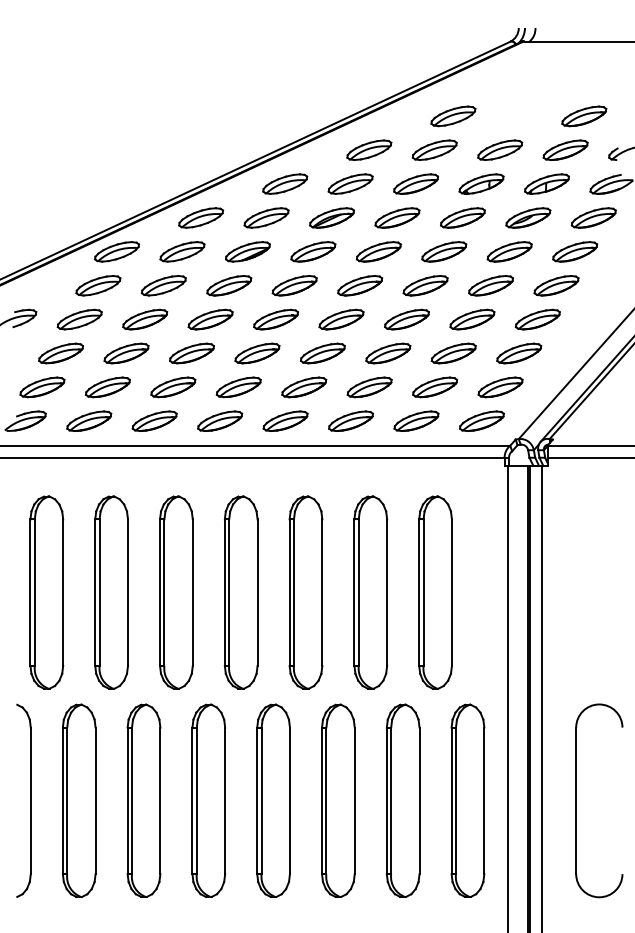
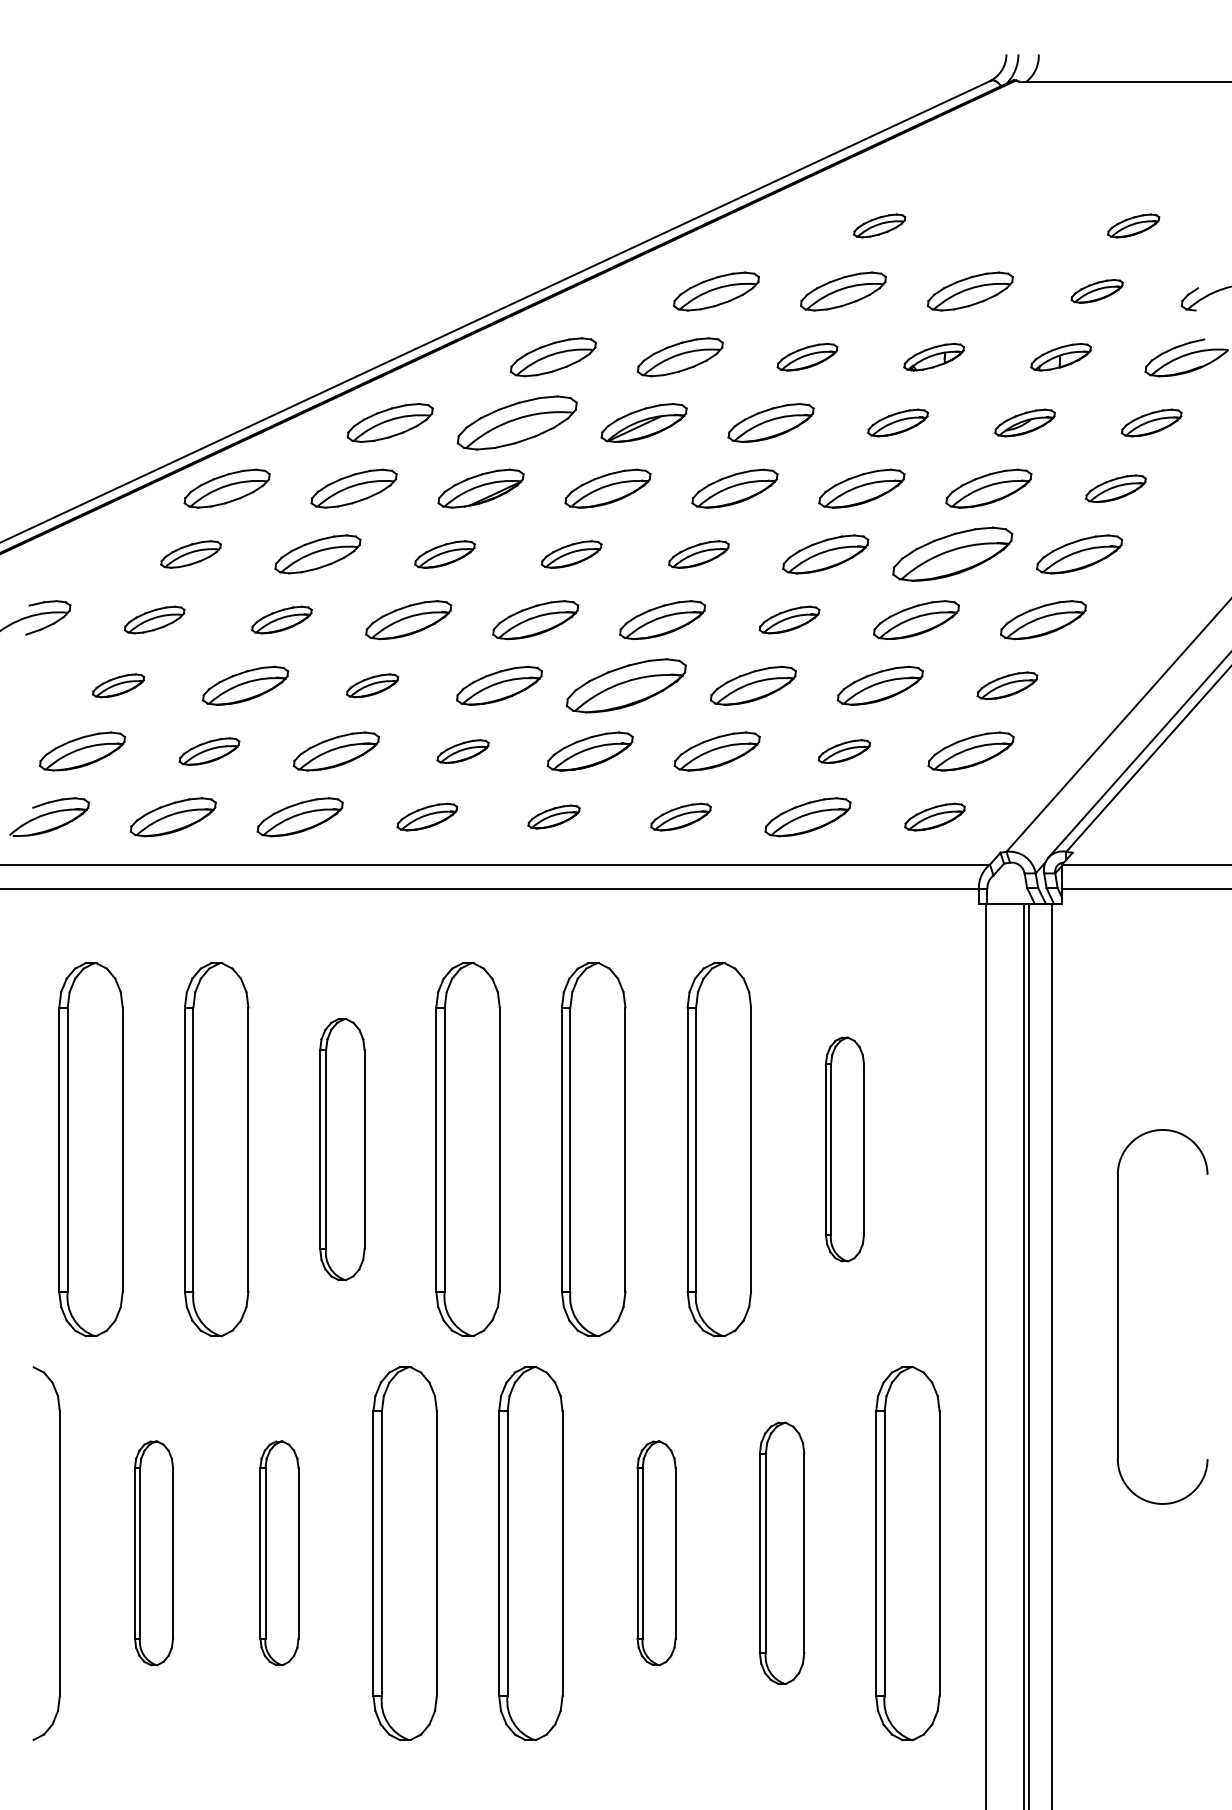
part: (453, 116) -> (879, 226), size x0.6
part: (584, 116) -> (1133, 226), size x0.6
part: (565, 149) -> (1097, 290), size x0.6
part: (416, 183) -> (808, 356), size x0.7
part: (481, 183) -> (934, 356), size x0.7
part: (546, 183) -> (1060, 356), size x0.7
part: (266, 217) -> (517, 422), size x1.4
part: (462, 217) -> (897, 422), size x0.7
part: (528, 217) -> (1025, 422), size x0.7
part: (593, 217) -> (1151, 422), size x0.7
part: (575, 251) -> (1116, 487), size x0.7
part: (98, 285) -> (191, 553), size x0.7
part: (229, 285) -> (445, 553), size x0.7
part: (294, 285) -> (571, 553), size x0.7
part: (360, 285) -> (699, 553), size x0.7
part: (490, 285) -> (951, 553), size x1.4
part: (79, 319) -> (154, 619), size x0.7
part: (145, 319) -> (282, 619), size x0.7
part: (406, 319) -> (788, 619), size x0.7
part: (60, 353) -> (117, 685), size x0.6
part: (191, 353) -> (371, 685), size x0.6
part: (322, 353) -> (625, 685), size x1.4
part: (519, 353) -> (1007, 685), size x0.7
part: (107, 387) -> (208, 751), size x0.7
part: (238, 387) -> (462, 751), size x0.6
part: (435, 387) -> (844, 751), size x0.6
part: (220, 420) -> (427, 815), size x0.7
part: (285, 420) -> (553, 815), size x0.6
part: (350, 420) -> (680, 815), size x0.7
part: (481, 420) -> (934, 815), size x0.7
part: (176, 592) -> (342, 1149), size x0.7
part: (435, 592) -> (844, 1149), size x0.6
part: (79, 800) -> (154, 1552), size x0.6
part: (143, 800) -> (278, 1552), size x0.6
part: (338, 800) -> (656, 1552), size x0.6
part: (402, 800) -> (780, 1552), size x0.7
part: (576, 800) -> (1118, 1316), moved

